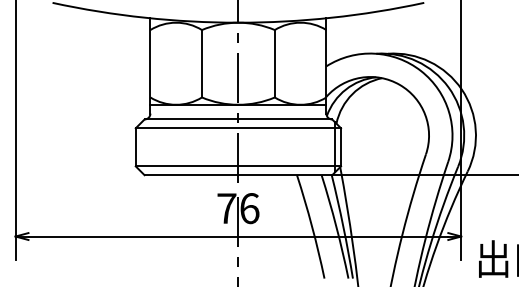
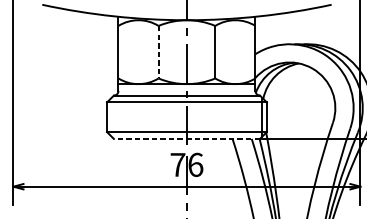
line: (201, 63) -> (158, 51), solid -> dashed
line: (238, 175) -> (187, 139), solid -> dashed

